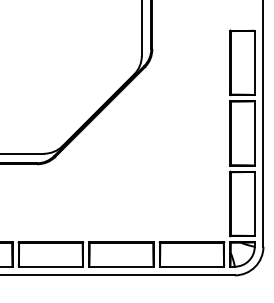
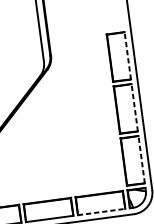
line: (254, 62) -> (127, 55), solid -> dashed
line: (254, 132) -> (134, 107), solid -> dashed
line: (254, 203) -> (141, 159), solid -> dashed
line: (192, 266) -> (101, 211), solid -> dashed

